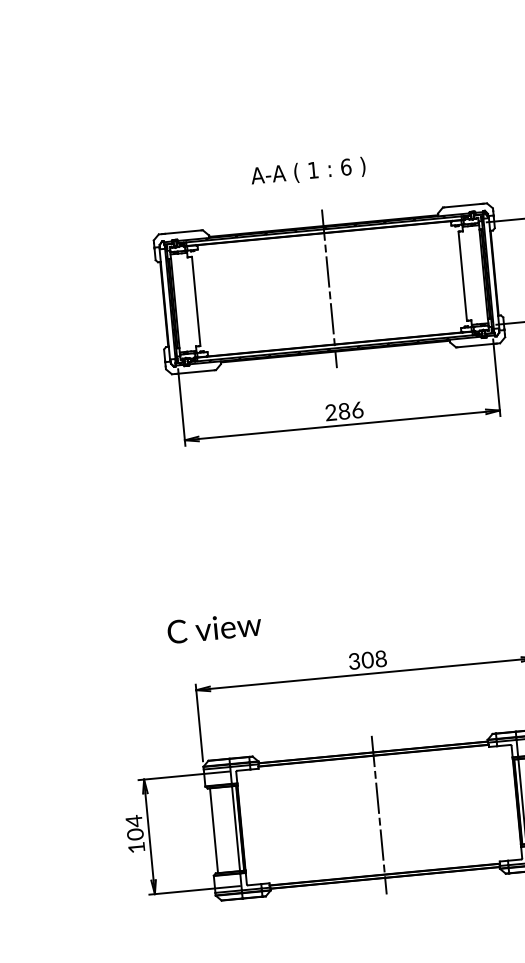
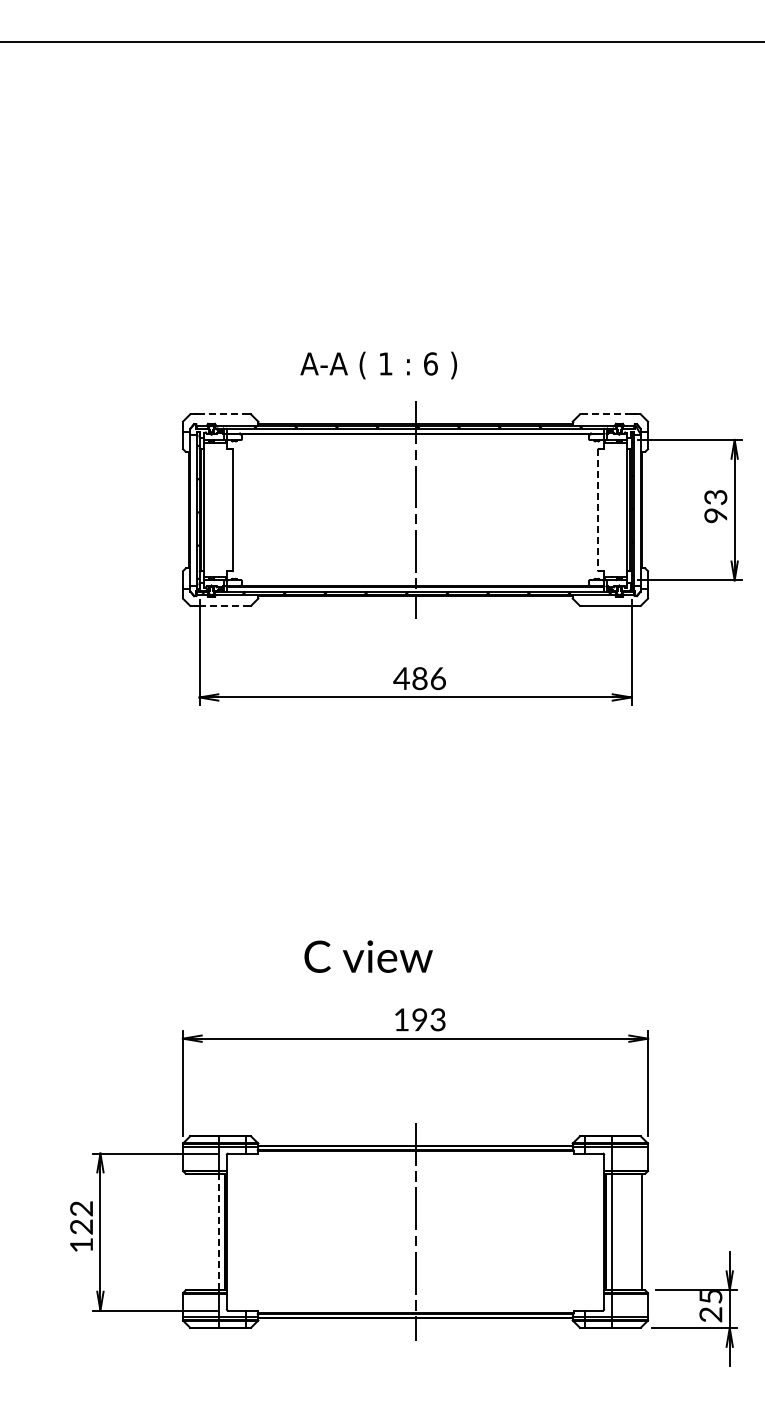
text: (308, 171) -> (378, 365), moved
line: (462, 205) -> (606, 414), solid -> dashed
line: (183, 232) -> (224, 414), solid -> dashed
line: (462, 276) -> (598, 510), solid -> dashed
line: (196, 372) -> (224, 606), solid -> dashed
text: (330, 412) -> (401, 678), 286 -> 486
text: (214, 628) -> (368, 956), moved
text: (367, 659) -> (419, 1019), 308 -> 193
text: (134, 827) -> (81, 1217), 104 -> 122
line: (236, 828) -> (219, 1231), solid -> dashed
line: (213, 830) -> (188, 1231), removed

